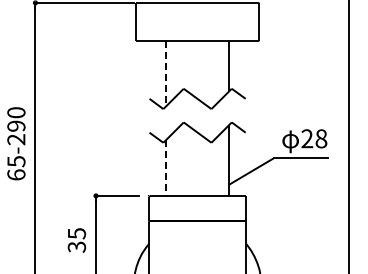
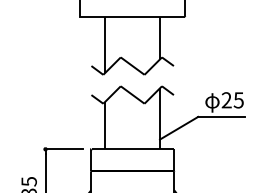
line: (165, 73) -> (105, 44), dashed -> solid
text: (321, 138) -> (238, 100), 28 -> 25
line: (165, 168) -> (105, 125), dashed -> solid

